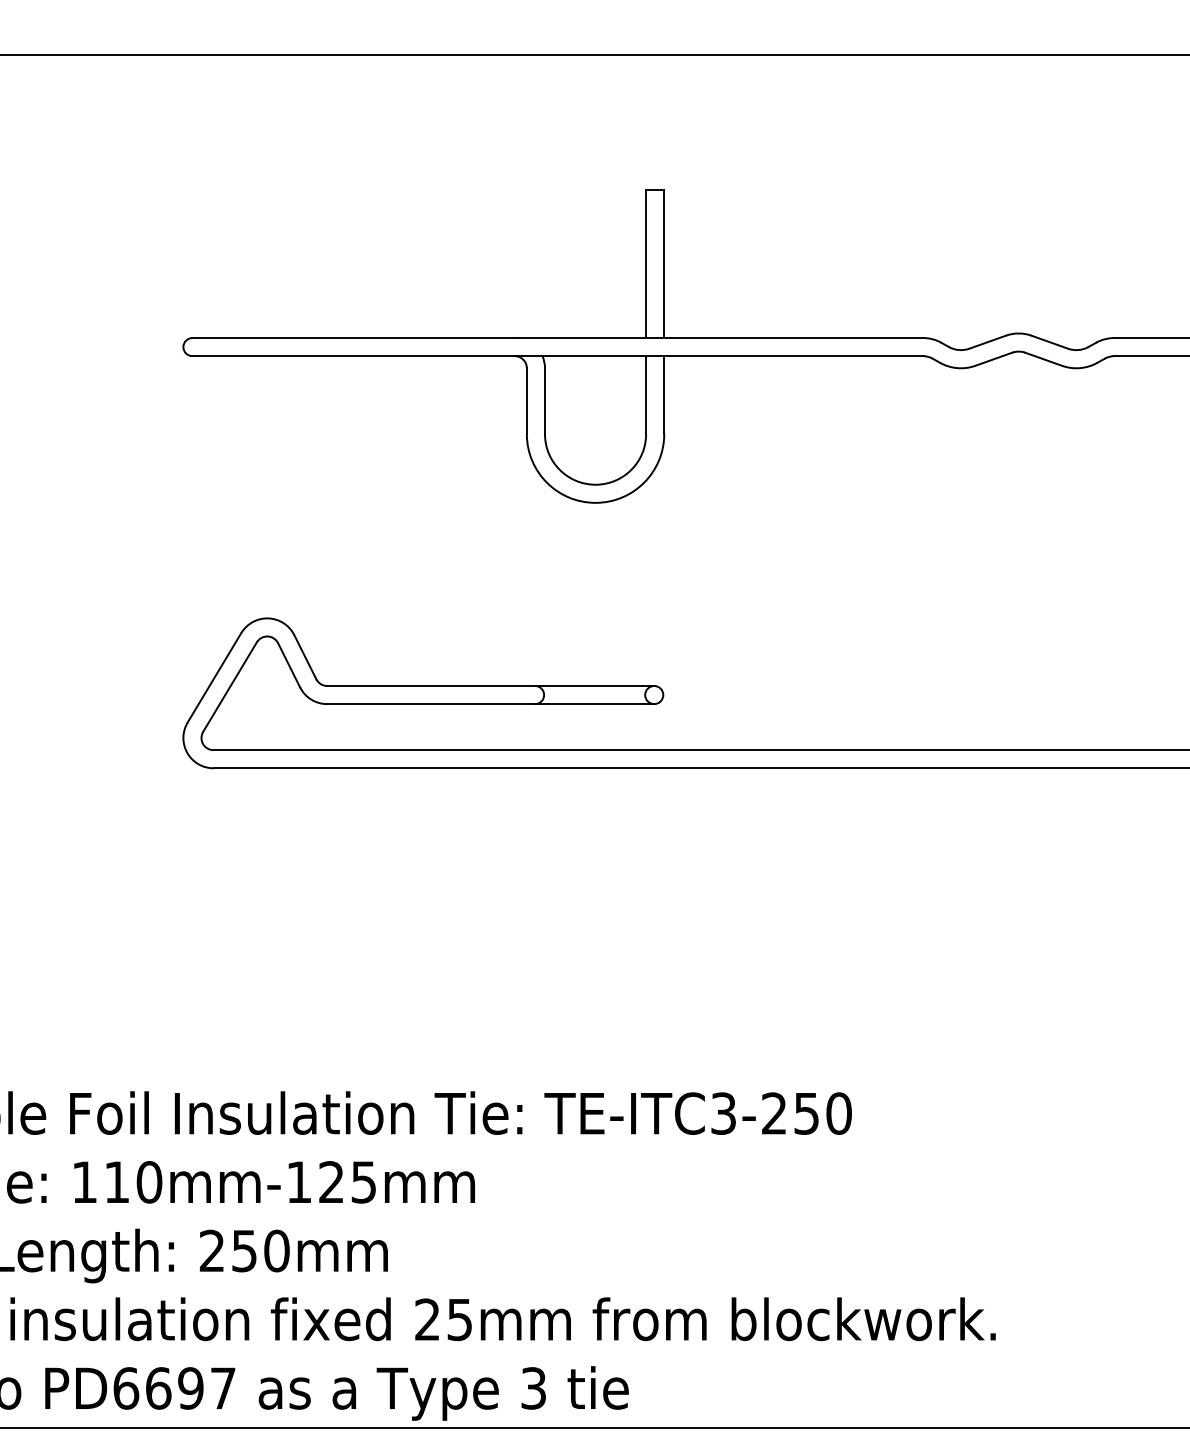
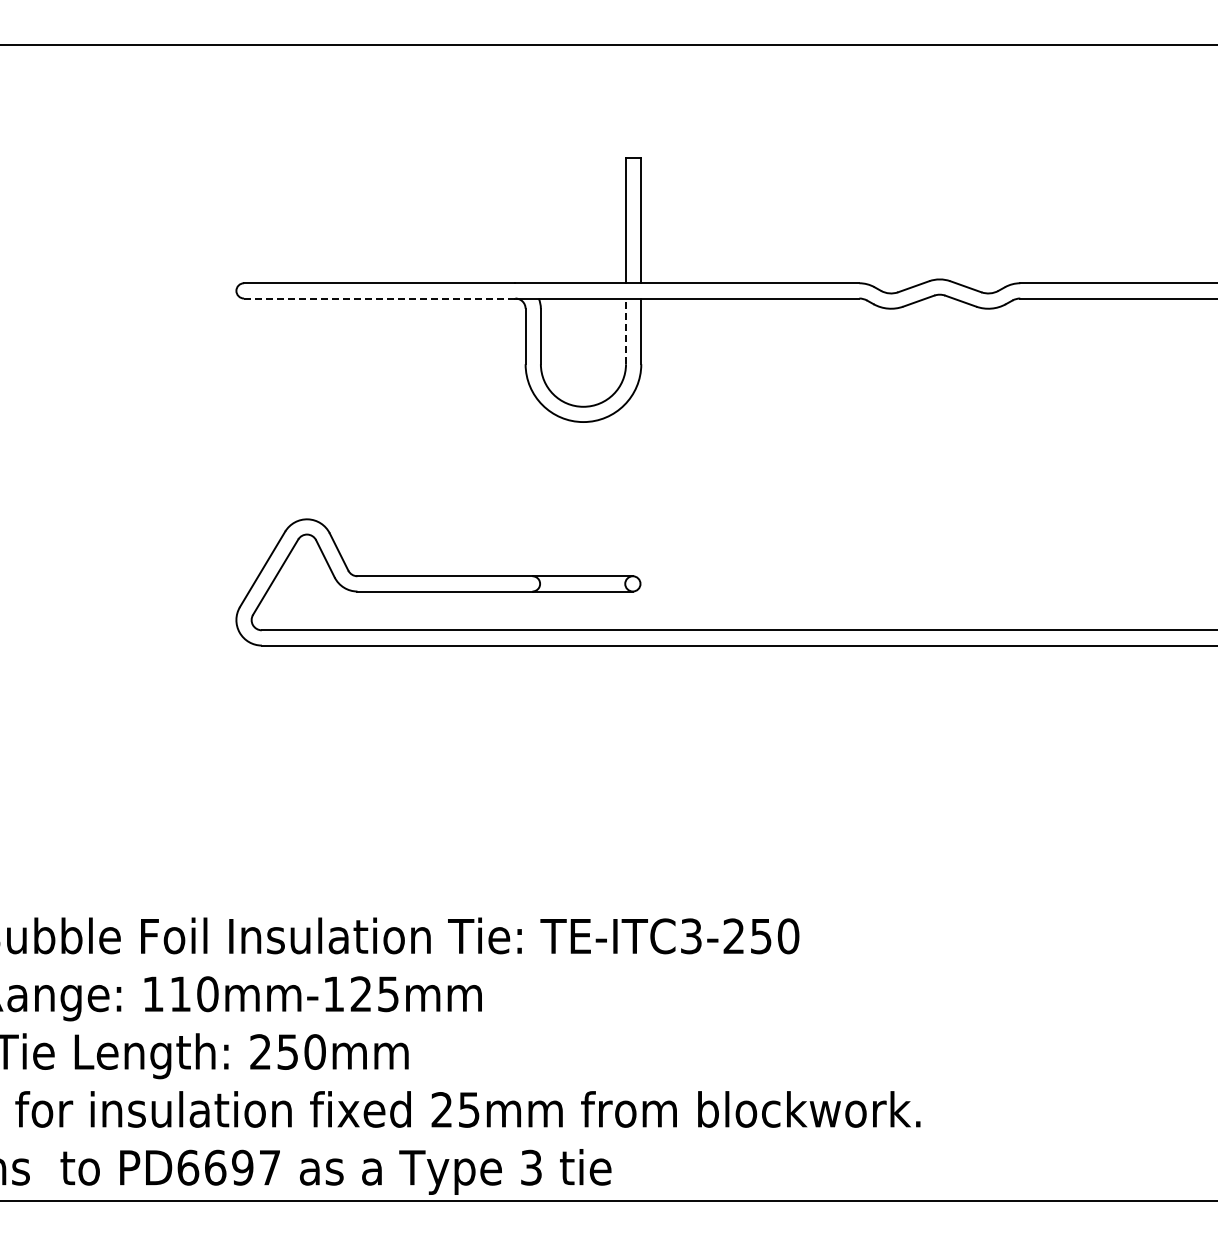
line: (353, 356) -> (379, 298), solid -> dashed
line: (646, 395) -> (626, 331), solid -> dashed

